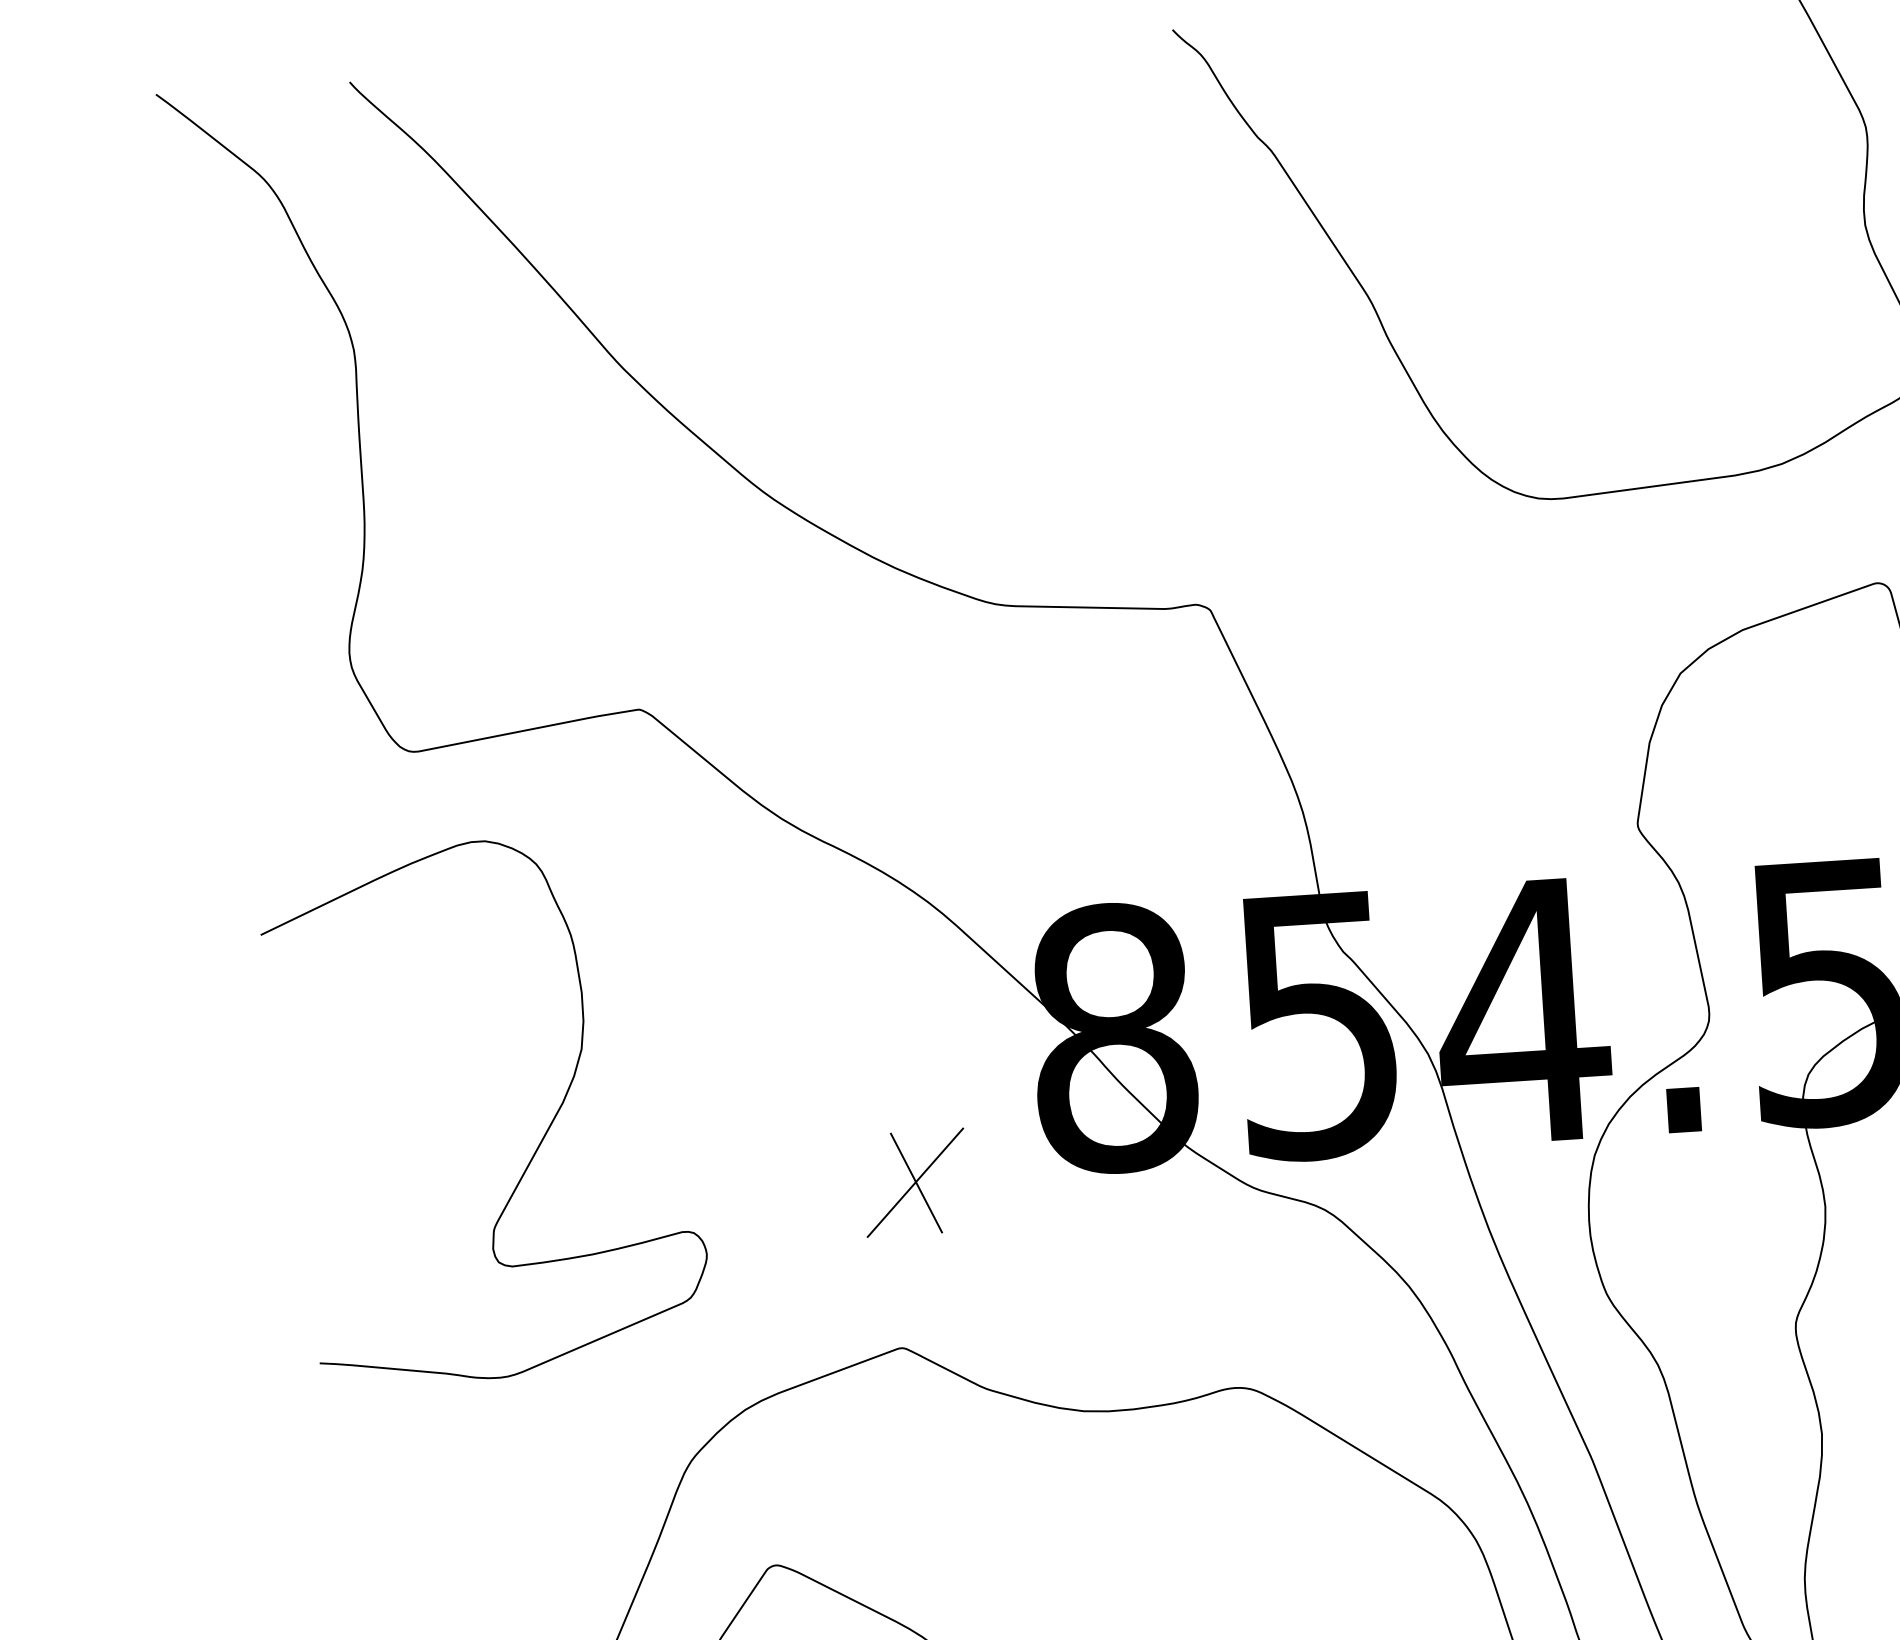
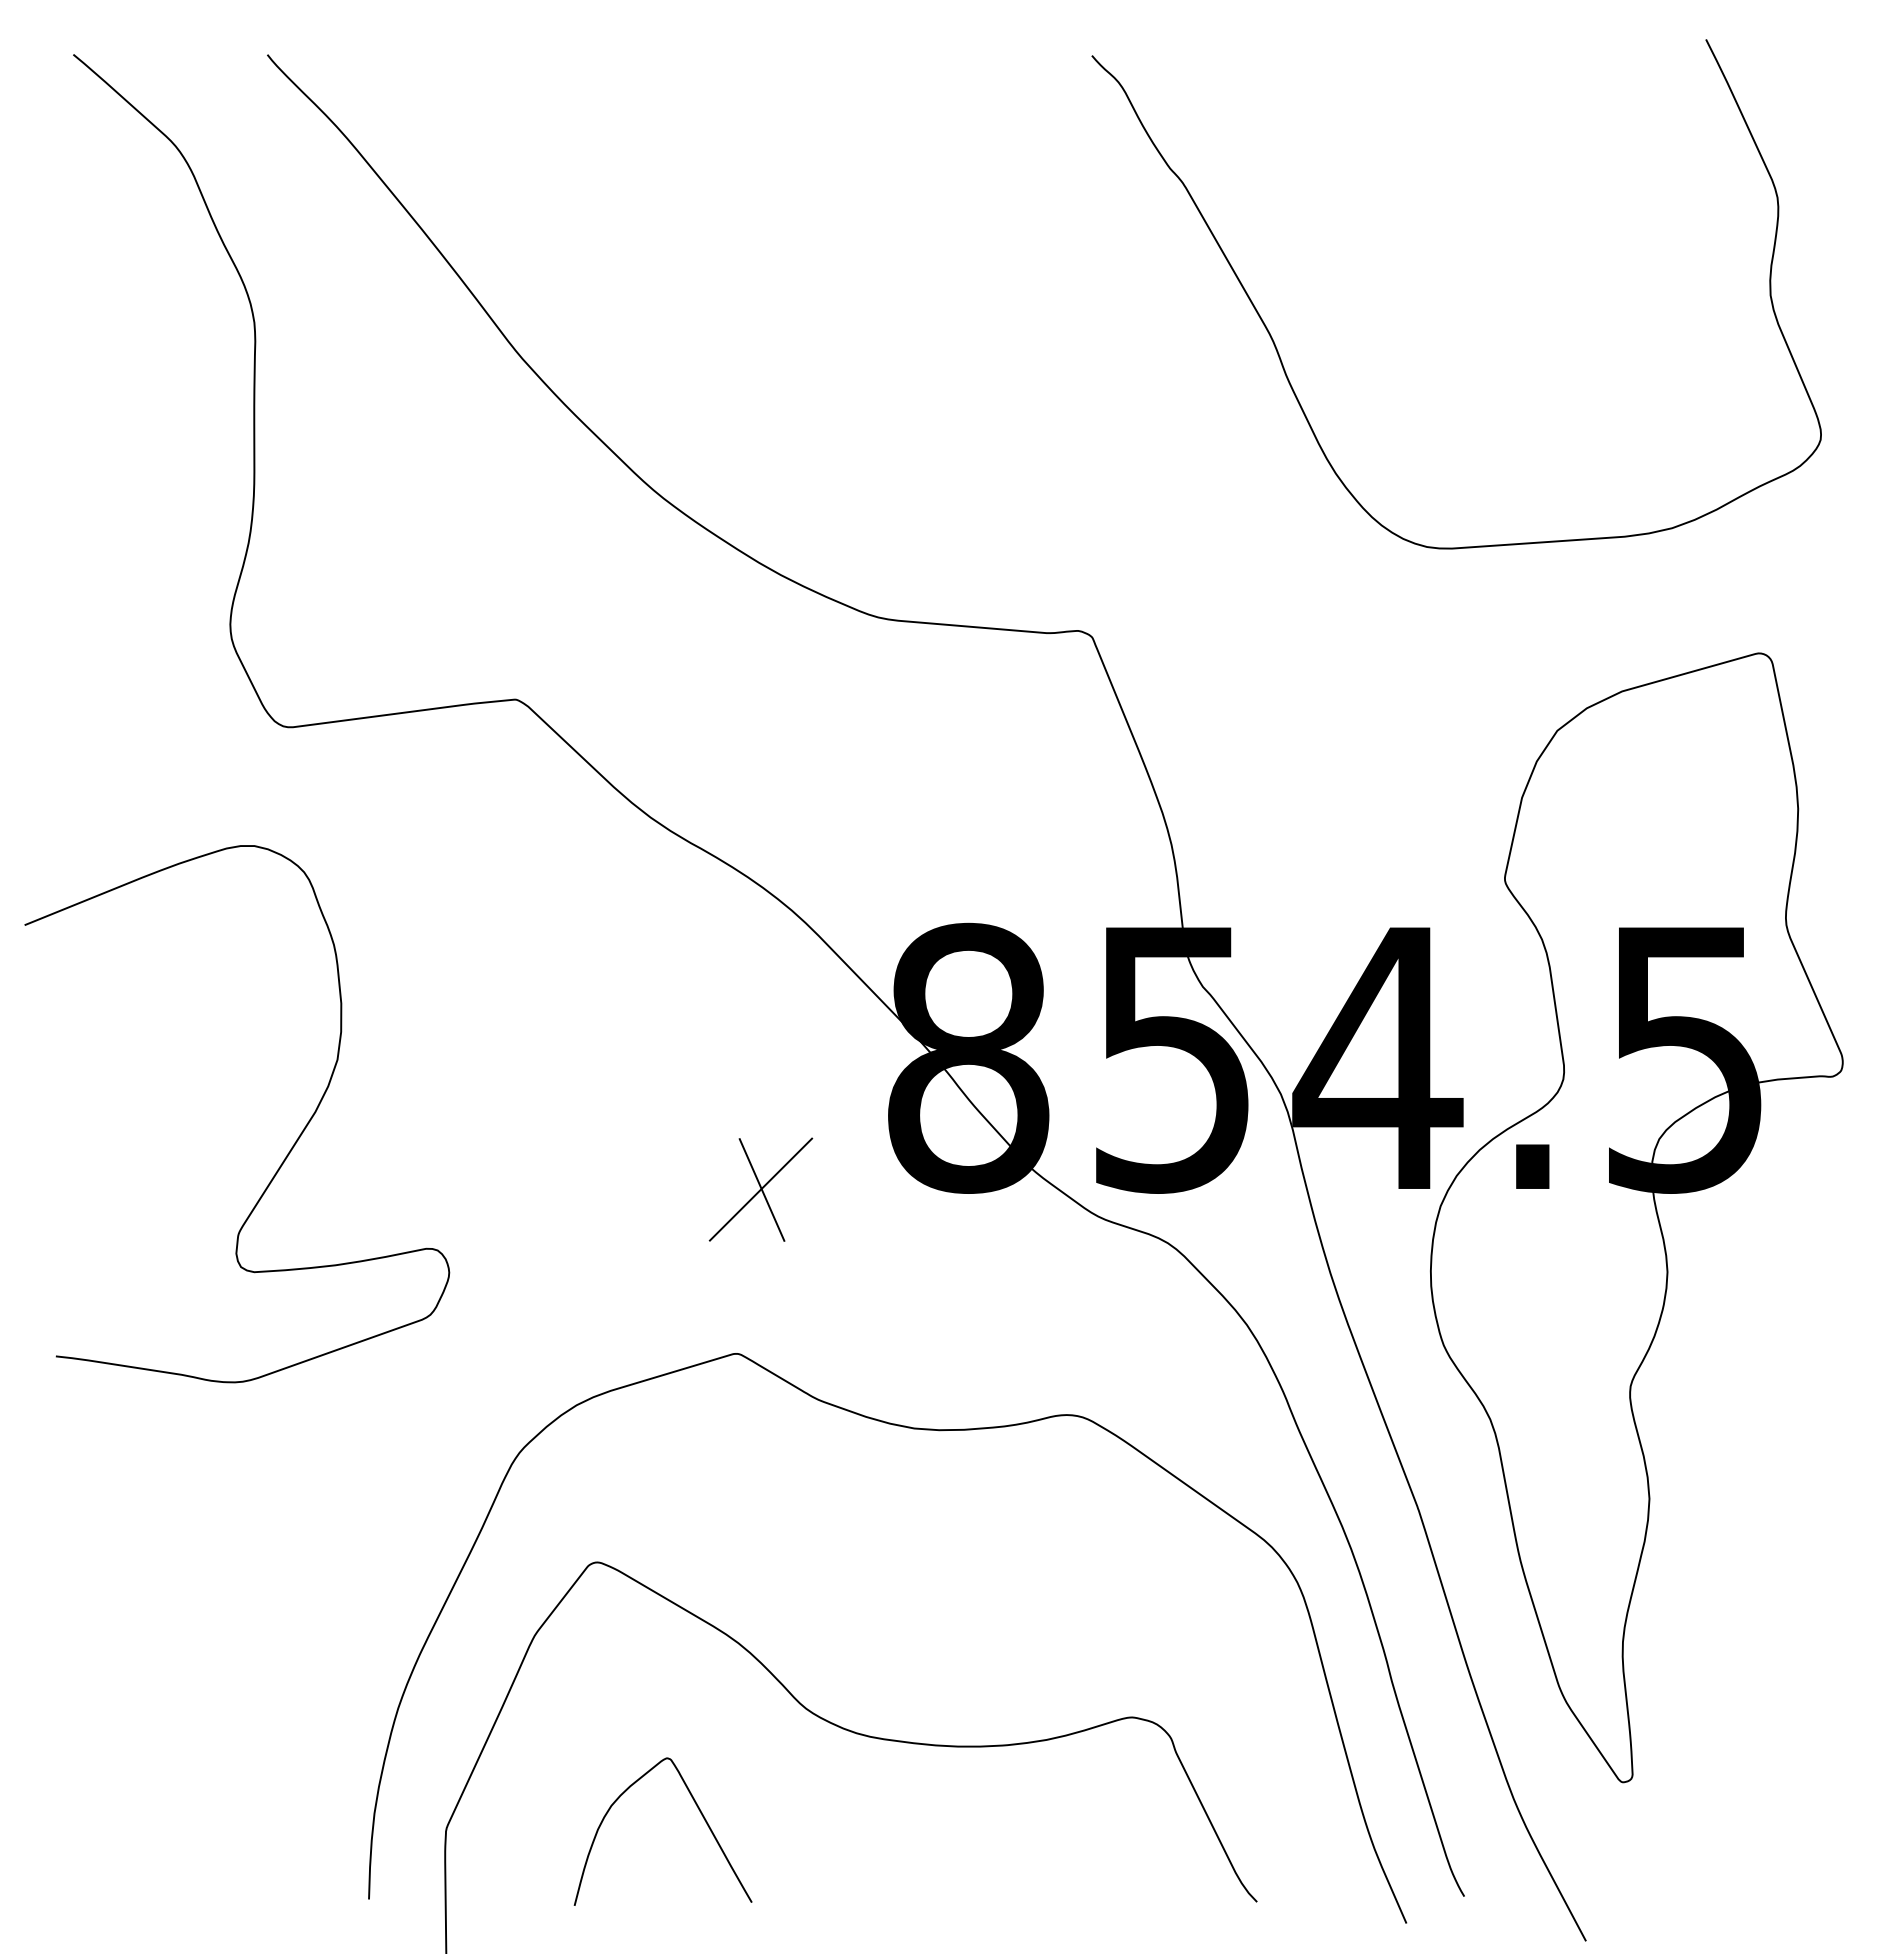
curve: (539, 1142) -> (289, 1150), moved

